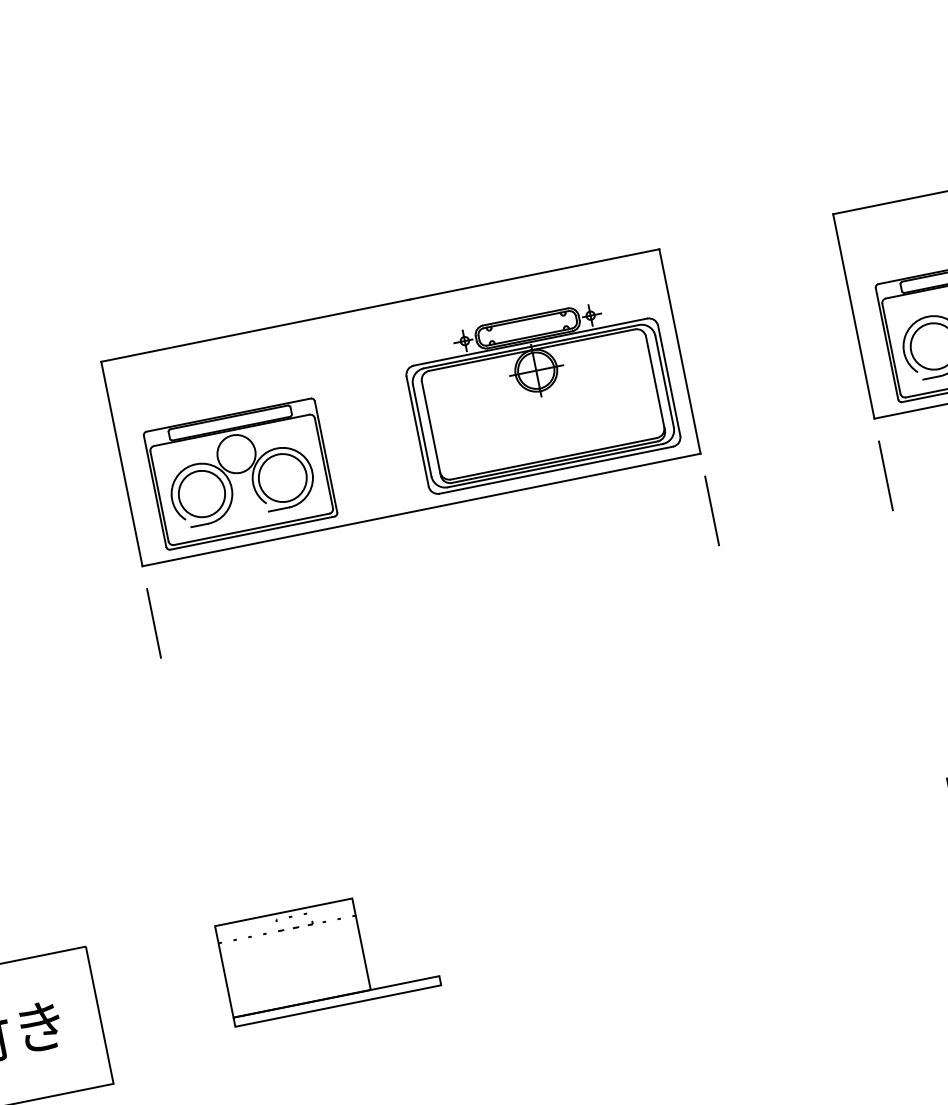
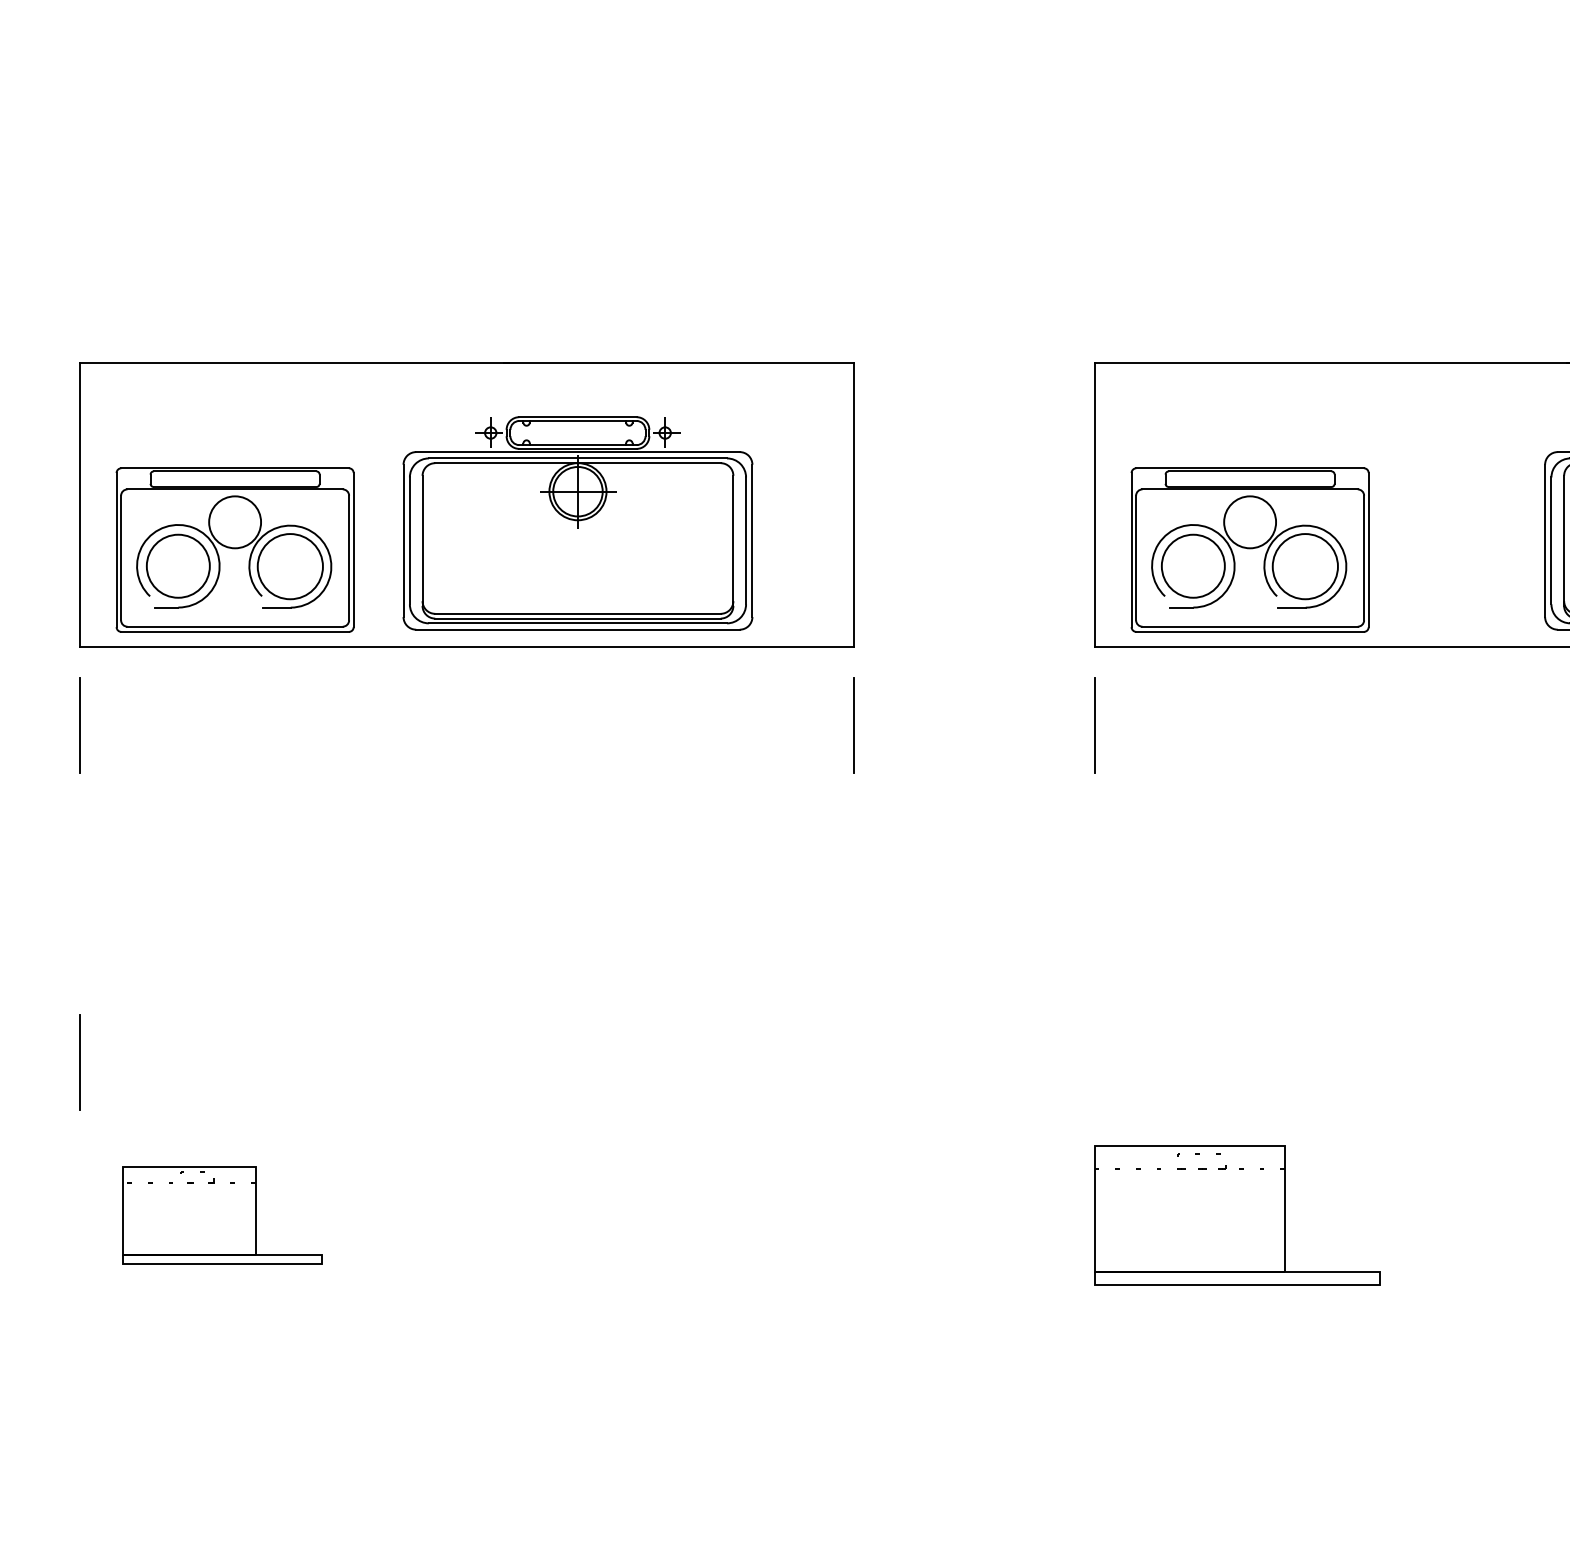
part: (540, 393) -> (577, 523), moved
line: (202, 866) -> (79, 1062), added
part: (328, 955) -> (222, 1215), size x0.7

